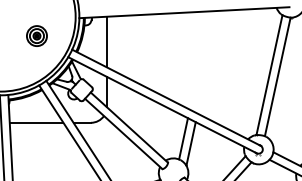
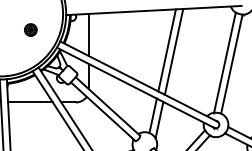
part: (36, 35) -> (30, 29), size x0.71
line: (199, 60) -> (166, 50), added
line: (207, 61) -> (173, 51), added

